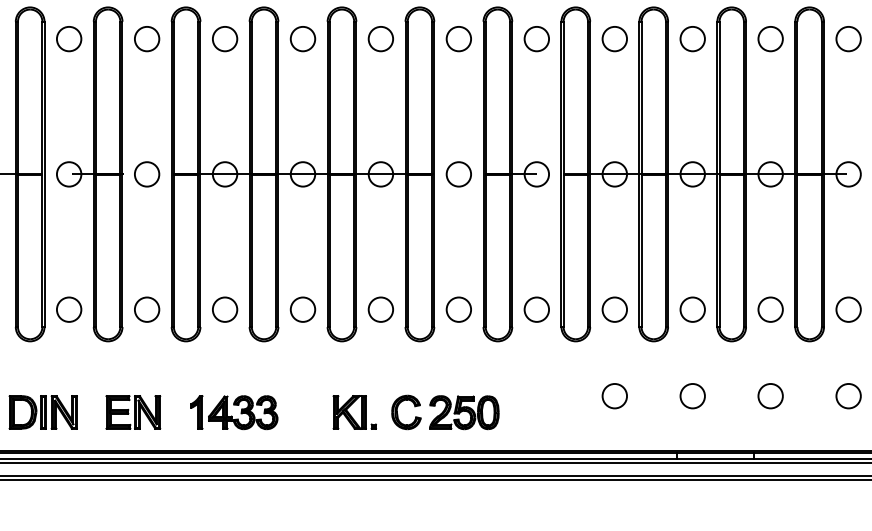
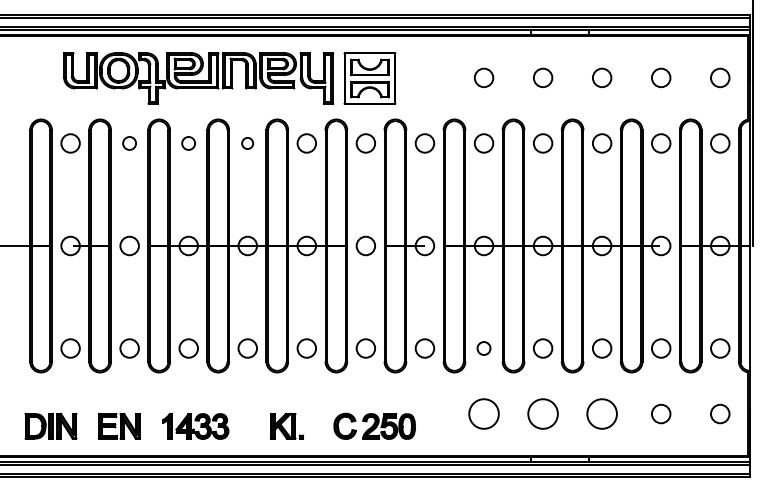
circle: (146, 39) -> (129, 143), size x0.7
circle: (224, 39) -> (188, 143), size x0.7
circle: (302, 39) -> (247, 143), size x0.6
circle: (614, 309) -> (483, 348), size x0.7
circle: (614, 395) -> (483, 413), size x1.6
circle: (691, 395) -> (542, 413), size x1.6
circle: (769, 395) -> (601, 413), size x1.6
part: (445, 411) -> (374, 425), moved

